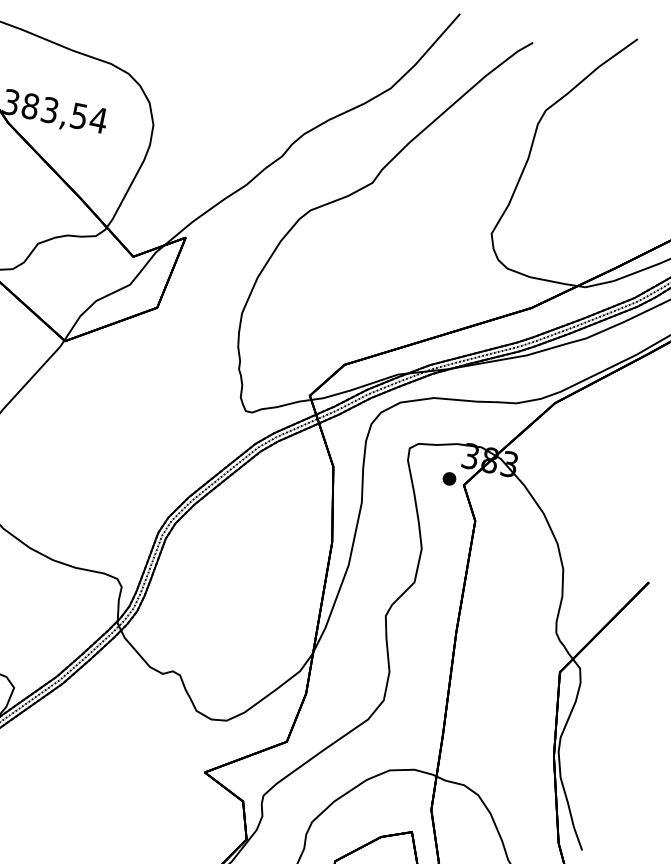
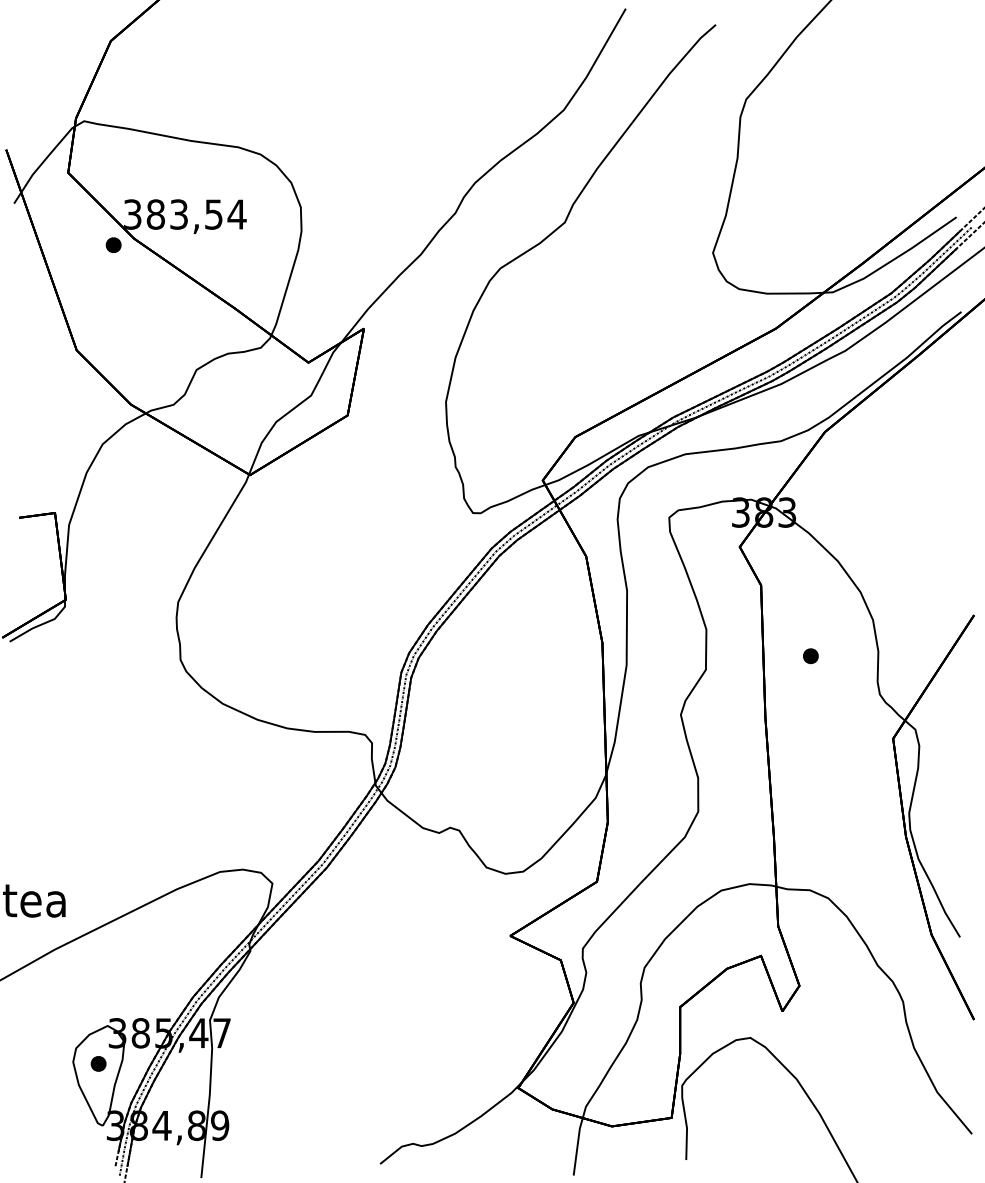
part: (449, 478) -> (810, 655), moved

